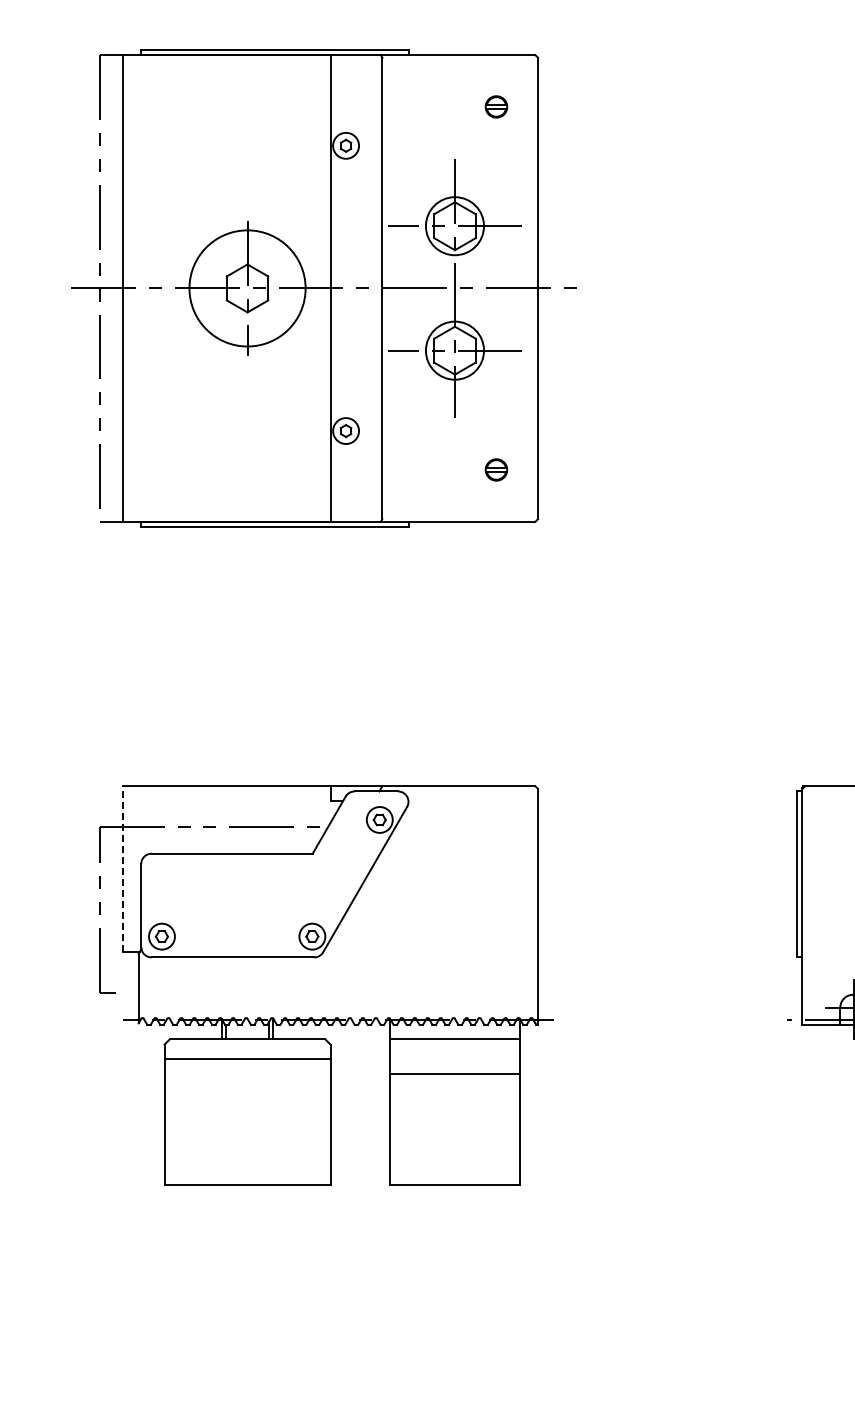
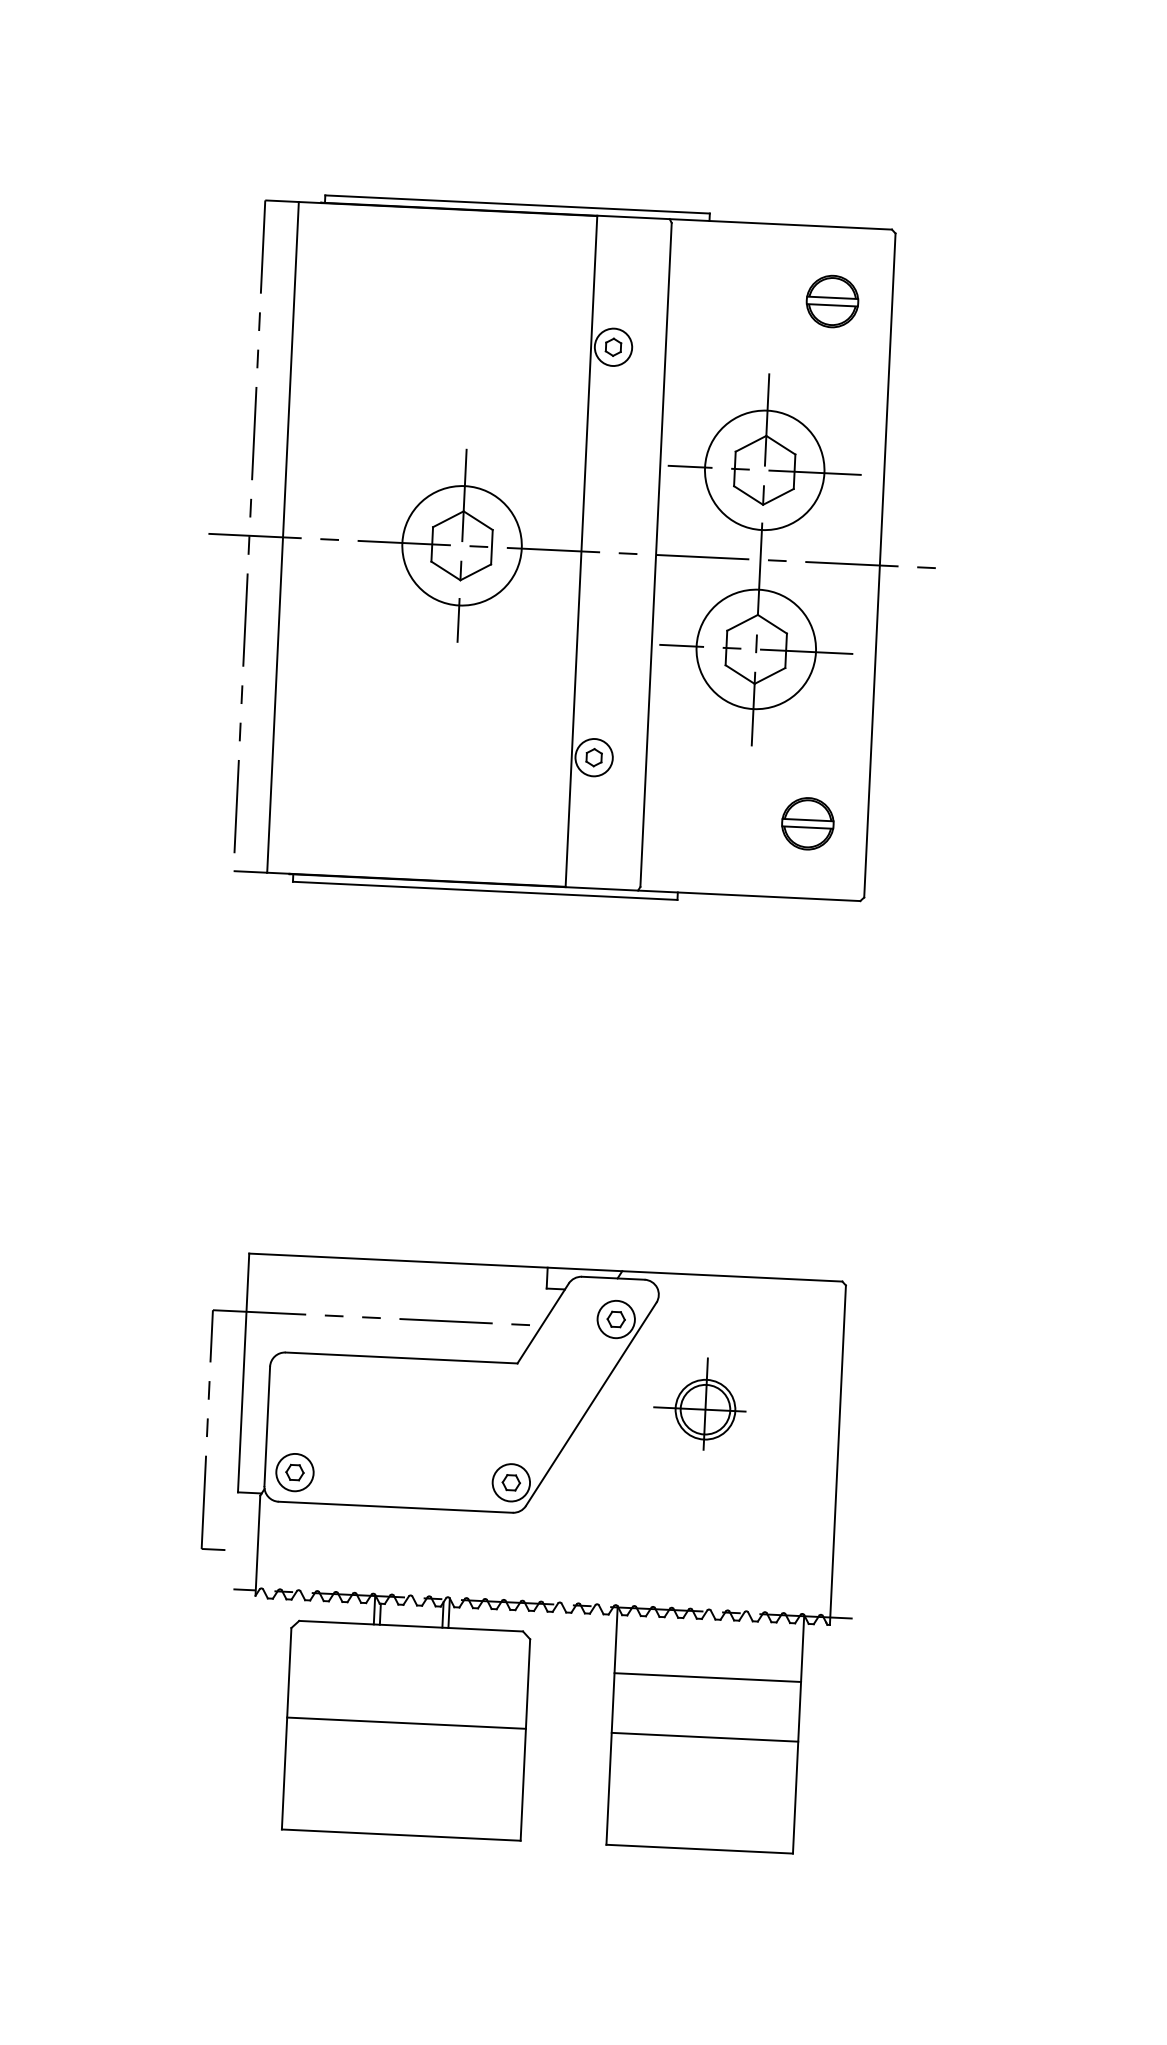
part: (496, 106) -> (832, 300), size x1.67
circle: (454, 225) -> (764, 469), size x1.43
circle: (247, 287) -> (462, 544), size x0.71
circle: (454, 350) -> (755, 649), size x1.43
part: (496, 469) -> (807, 823), size x1.67
line: (123, 869) -> (244, 1373), dashed -> solid
part: (440, 875) -> (699, 1403), added
line: (454, 1039) -> (707, 1677), moved
line: (247, 1058) -> (406, 1722), moved
line: (454, 1073) -> (704, 1736), moved

